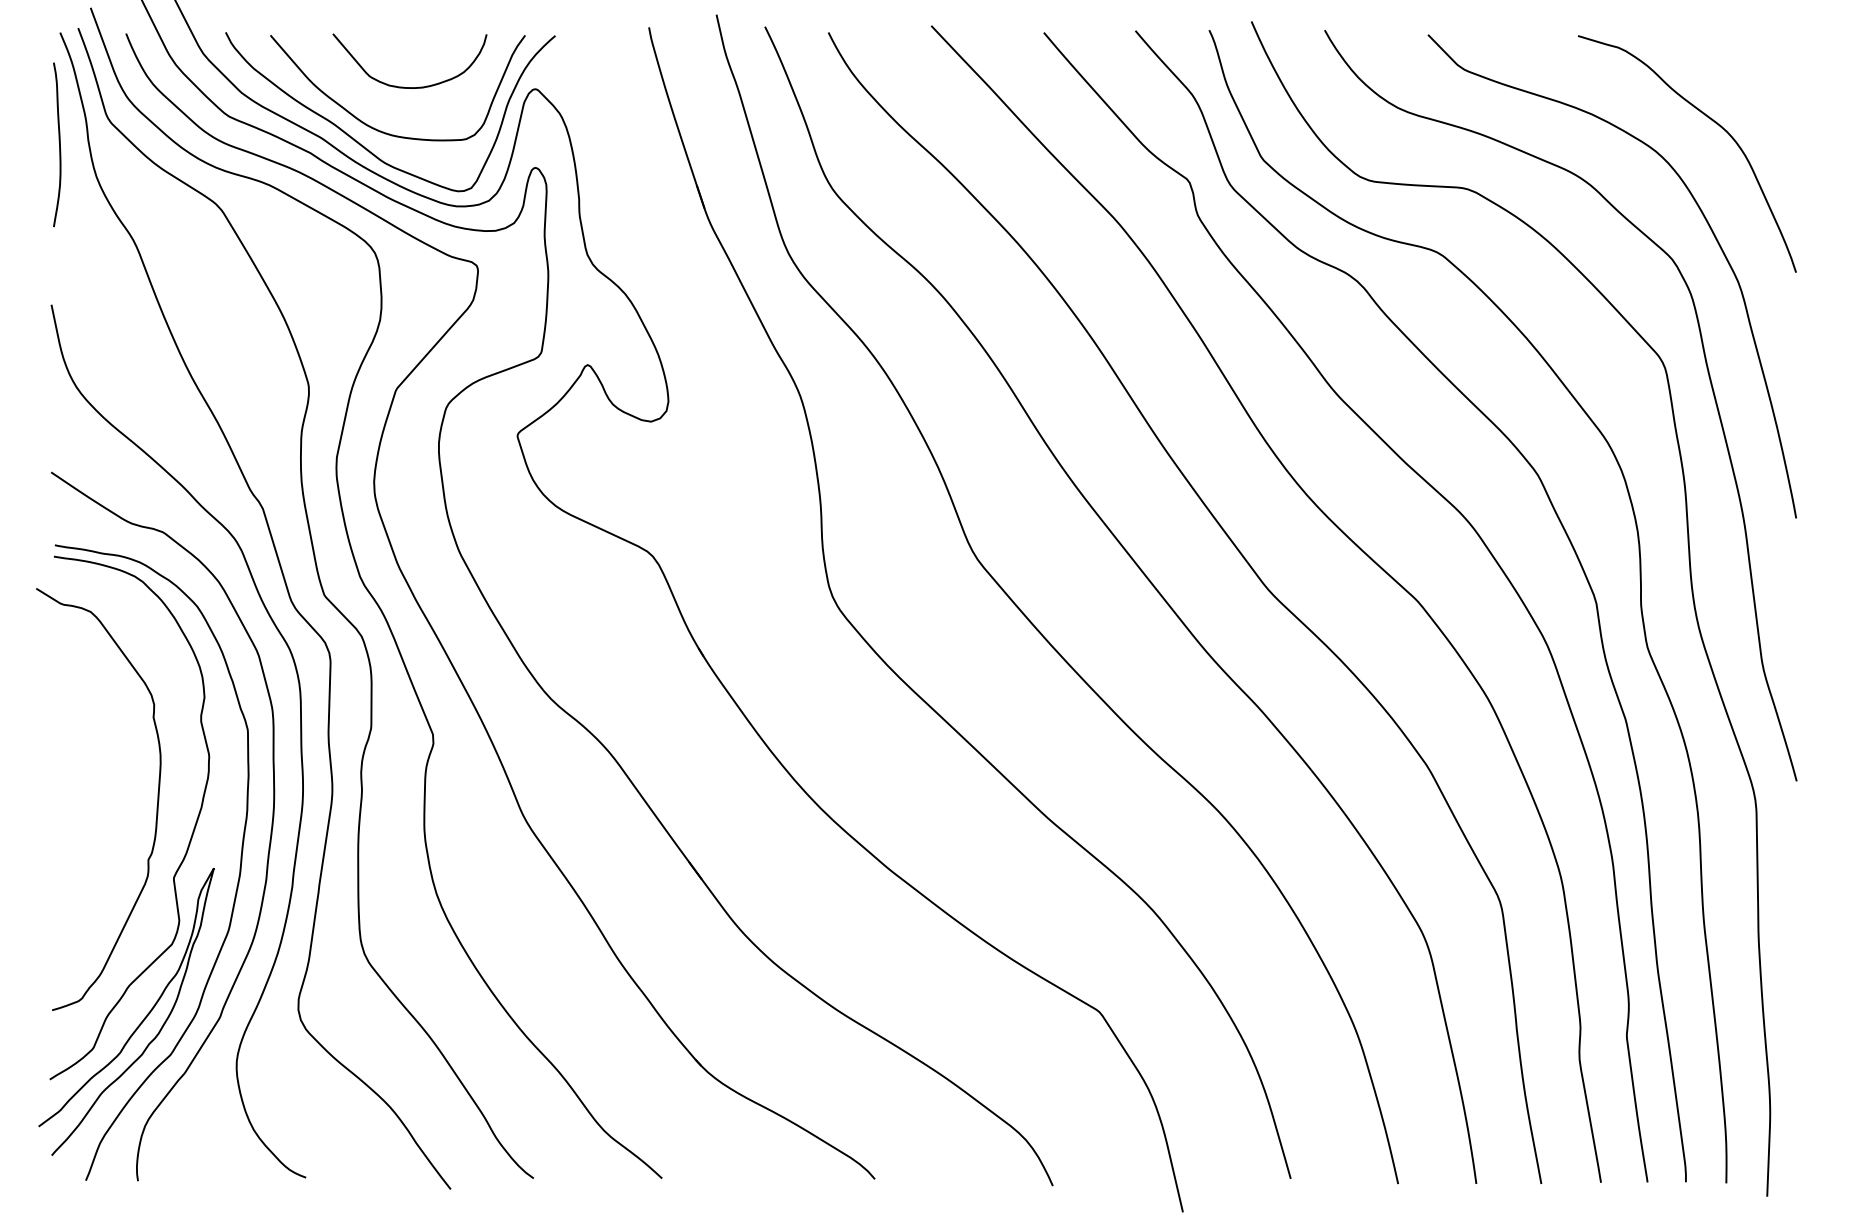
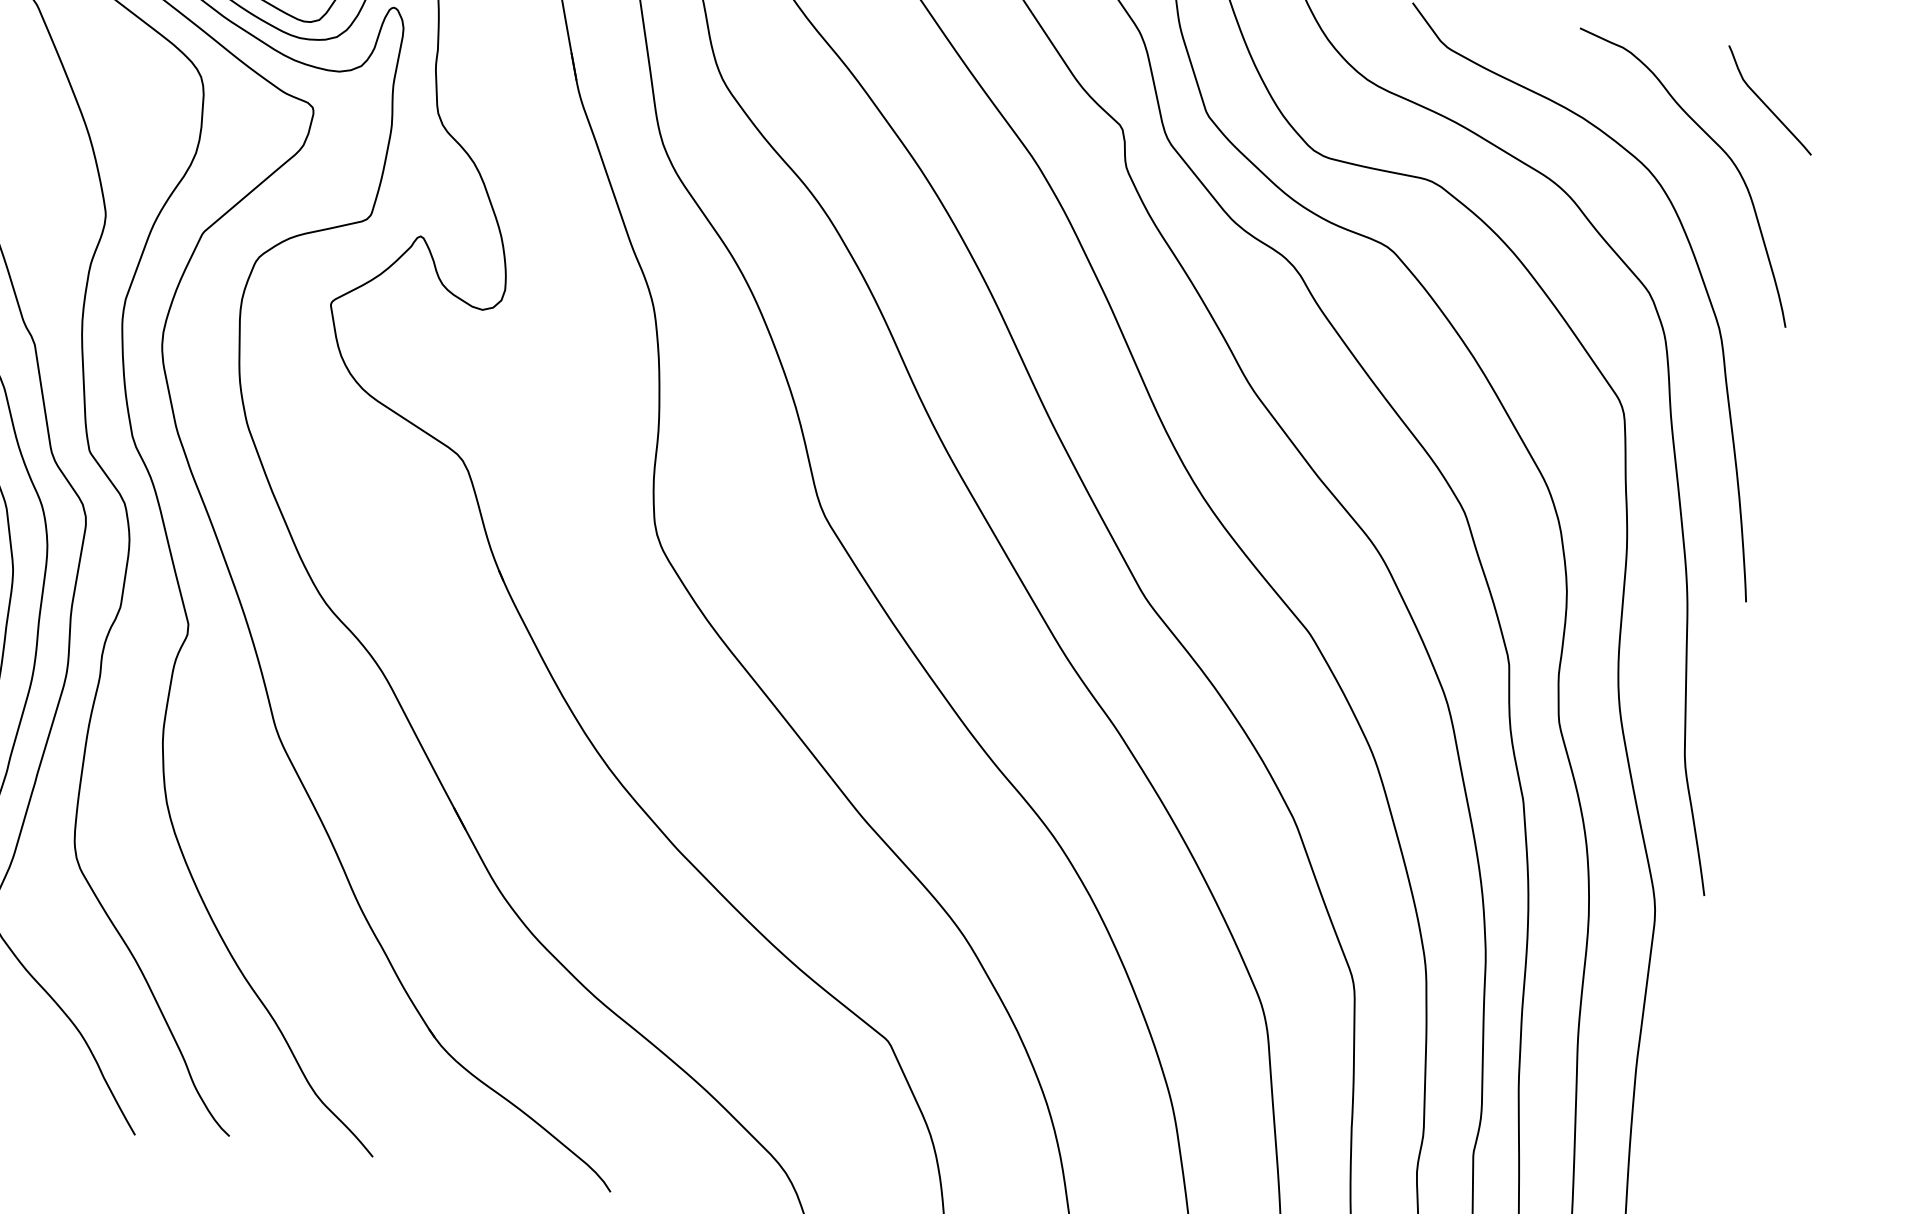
curve: (1750, 78) -> (1765, 103), added

